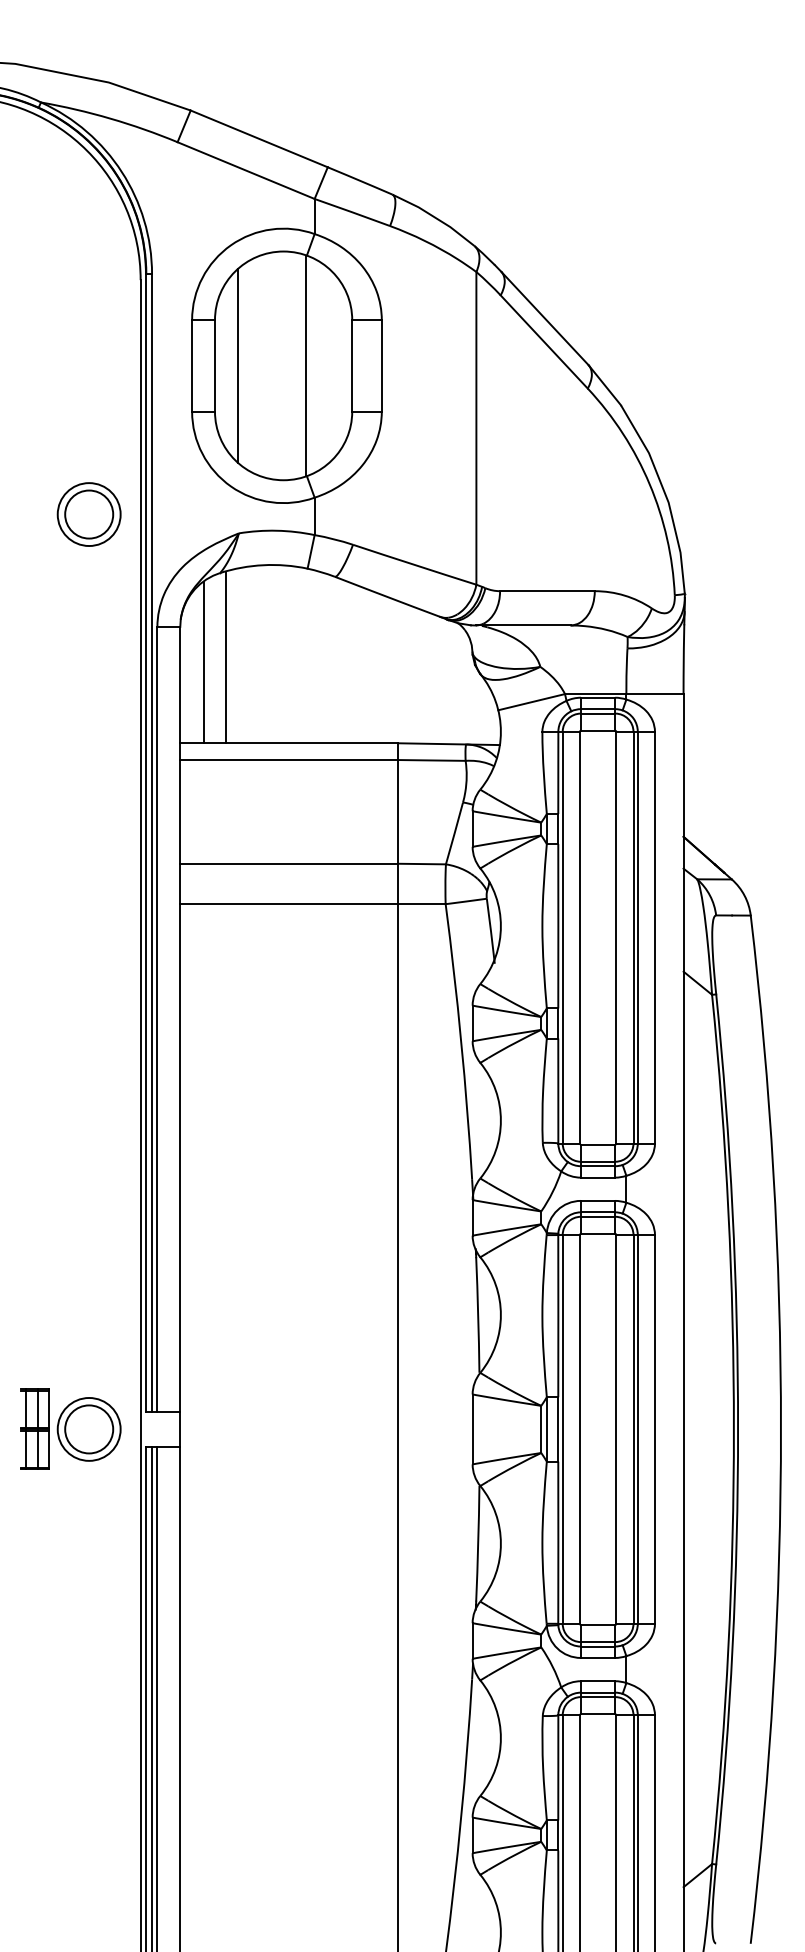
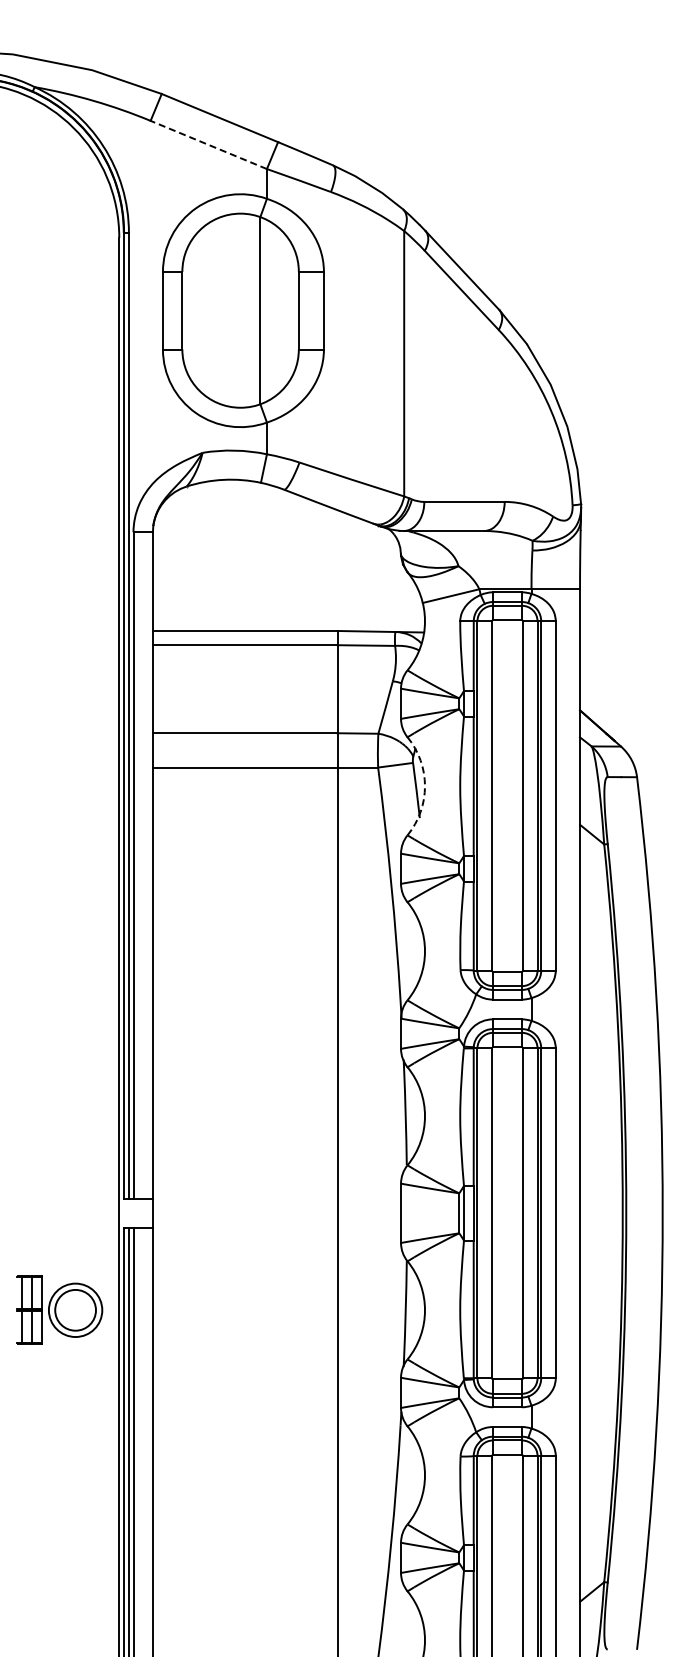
line: (245, 170) -> (208, 144), solid -> dashed
line: (237, 365) -> (201, 310), removed
part: (89, 514) -> (75, 436), removed
line: (226, 656) -> (192, 557), removed
line: (203, 661) -> (172, 561), removed
arc: (501, 926) -> (425, 786), solid -> dashed
part: (70, 1428) -> (59, 1309), moved

